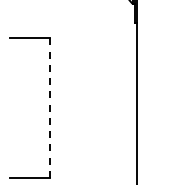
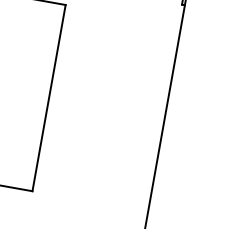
line: (50, 108) -> (49, 98), dashed -> solid

